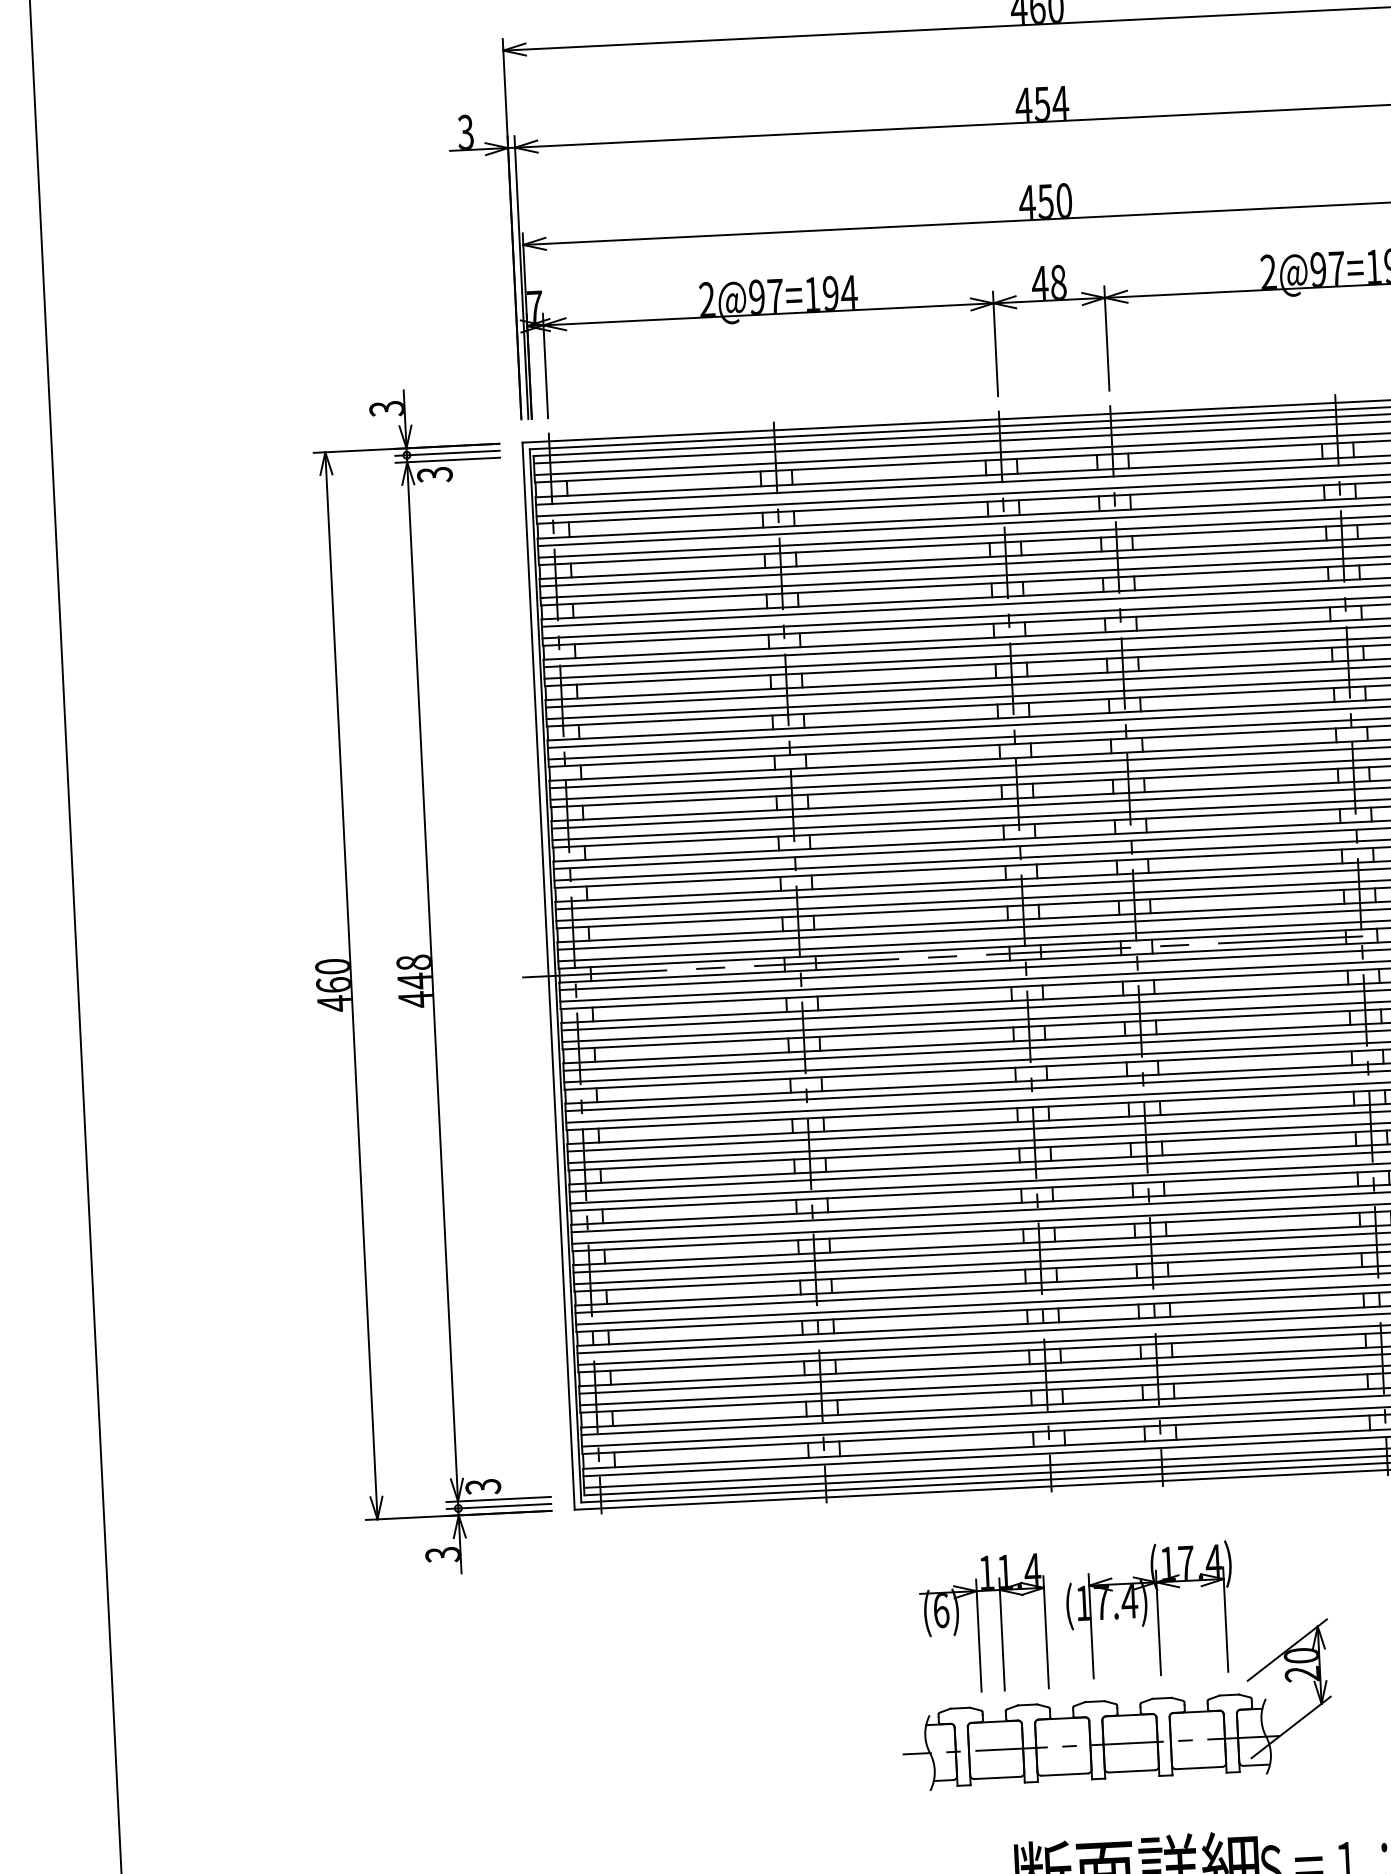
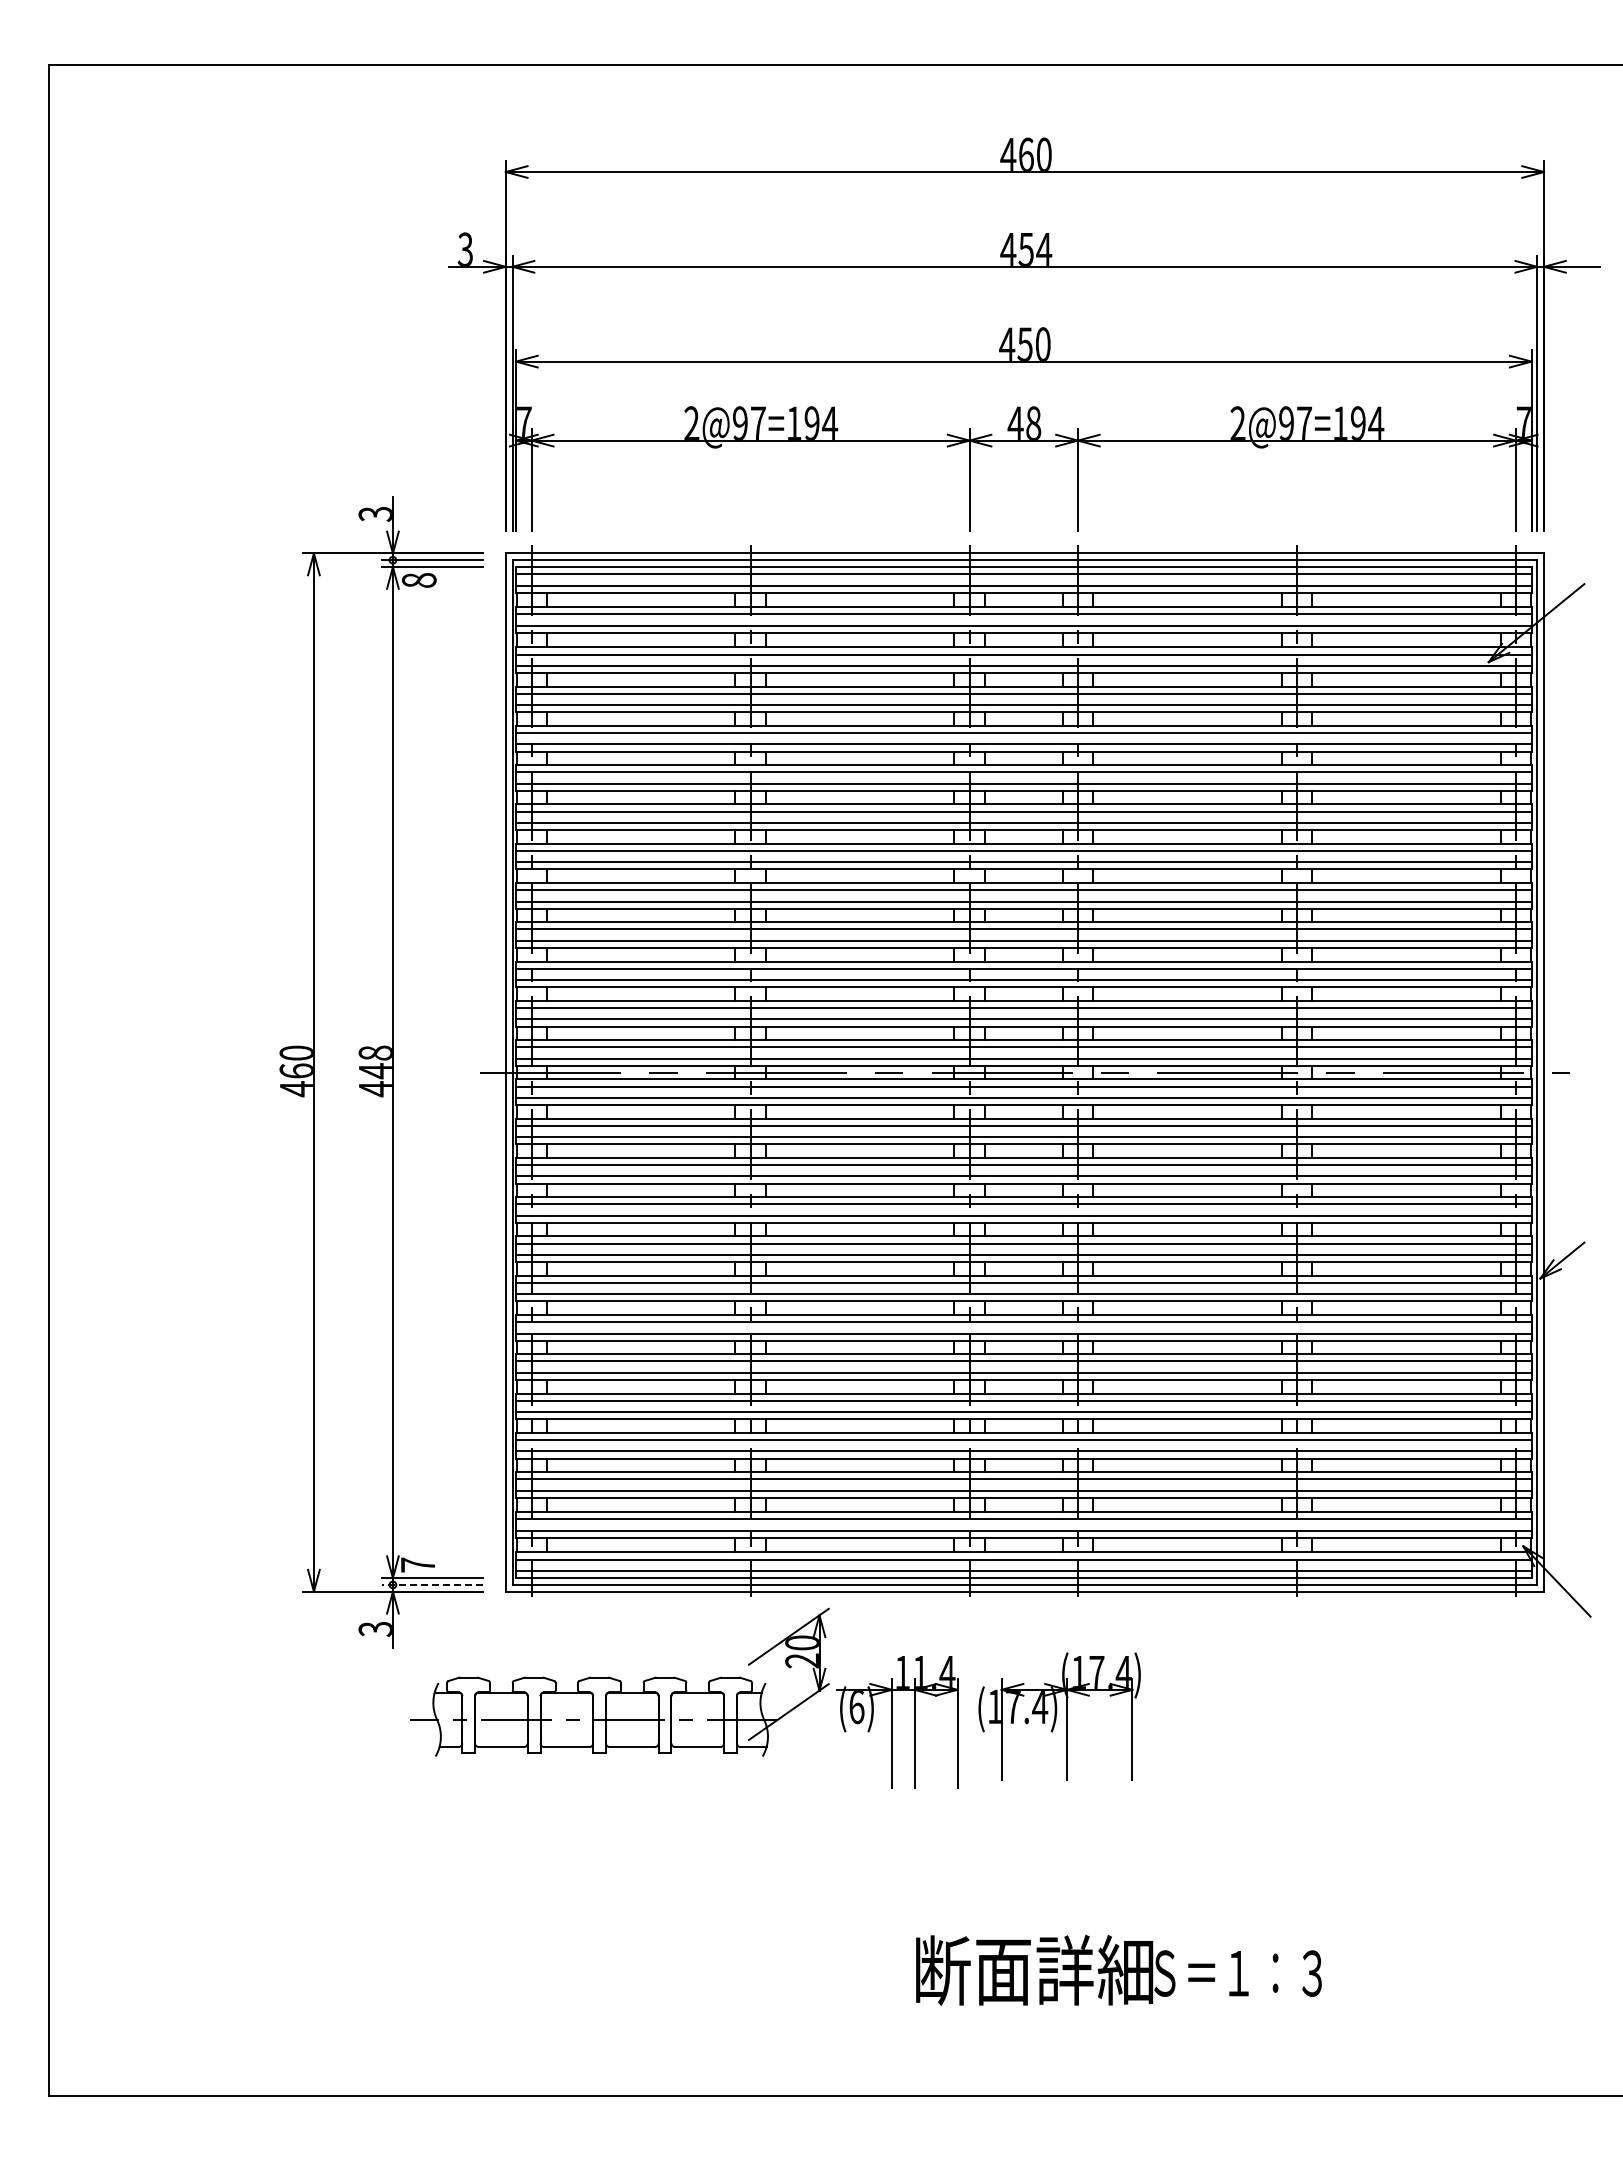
text: (434, 474) -> (418, 580), 3 -> 8
text: (482, 1486) -> (417, 1564), 3 -> 7
line: (499, 1506) -> (432, 1584), solid -> dashed
part: (1115, 1704) -> (619, 1681), moved

